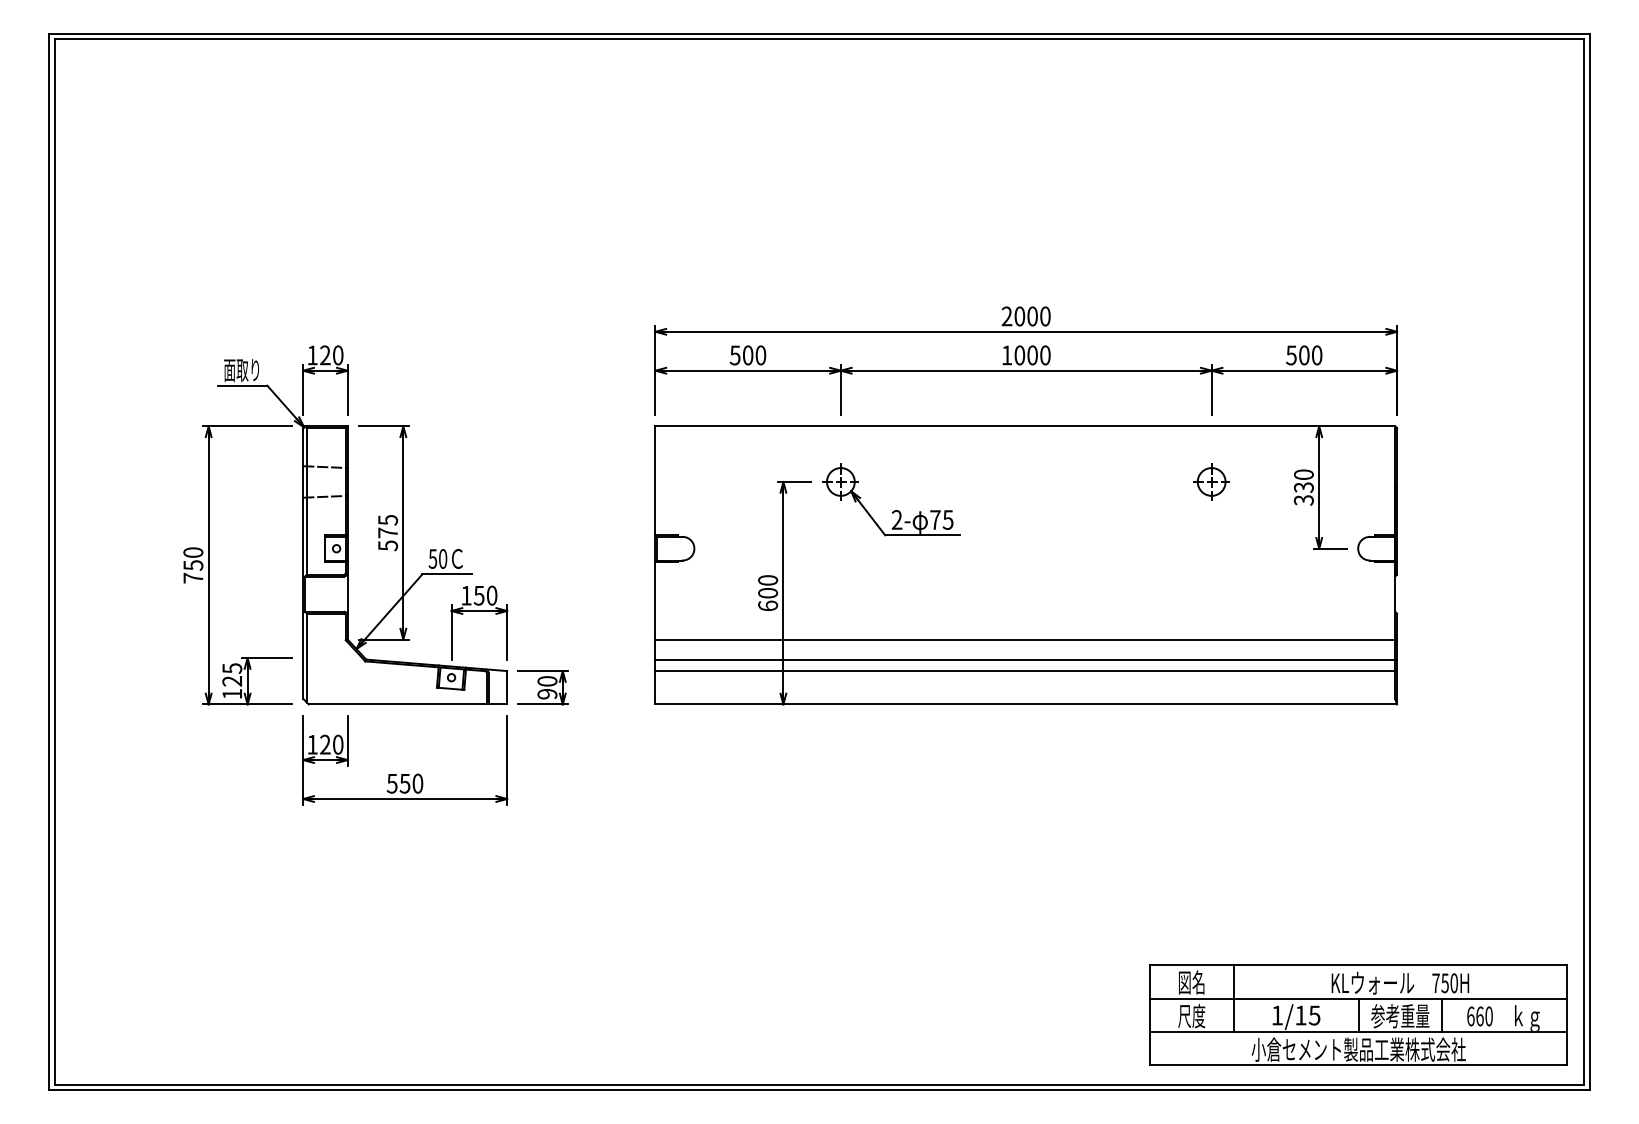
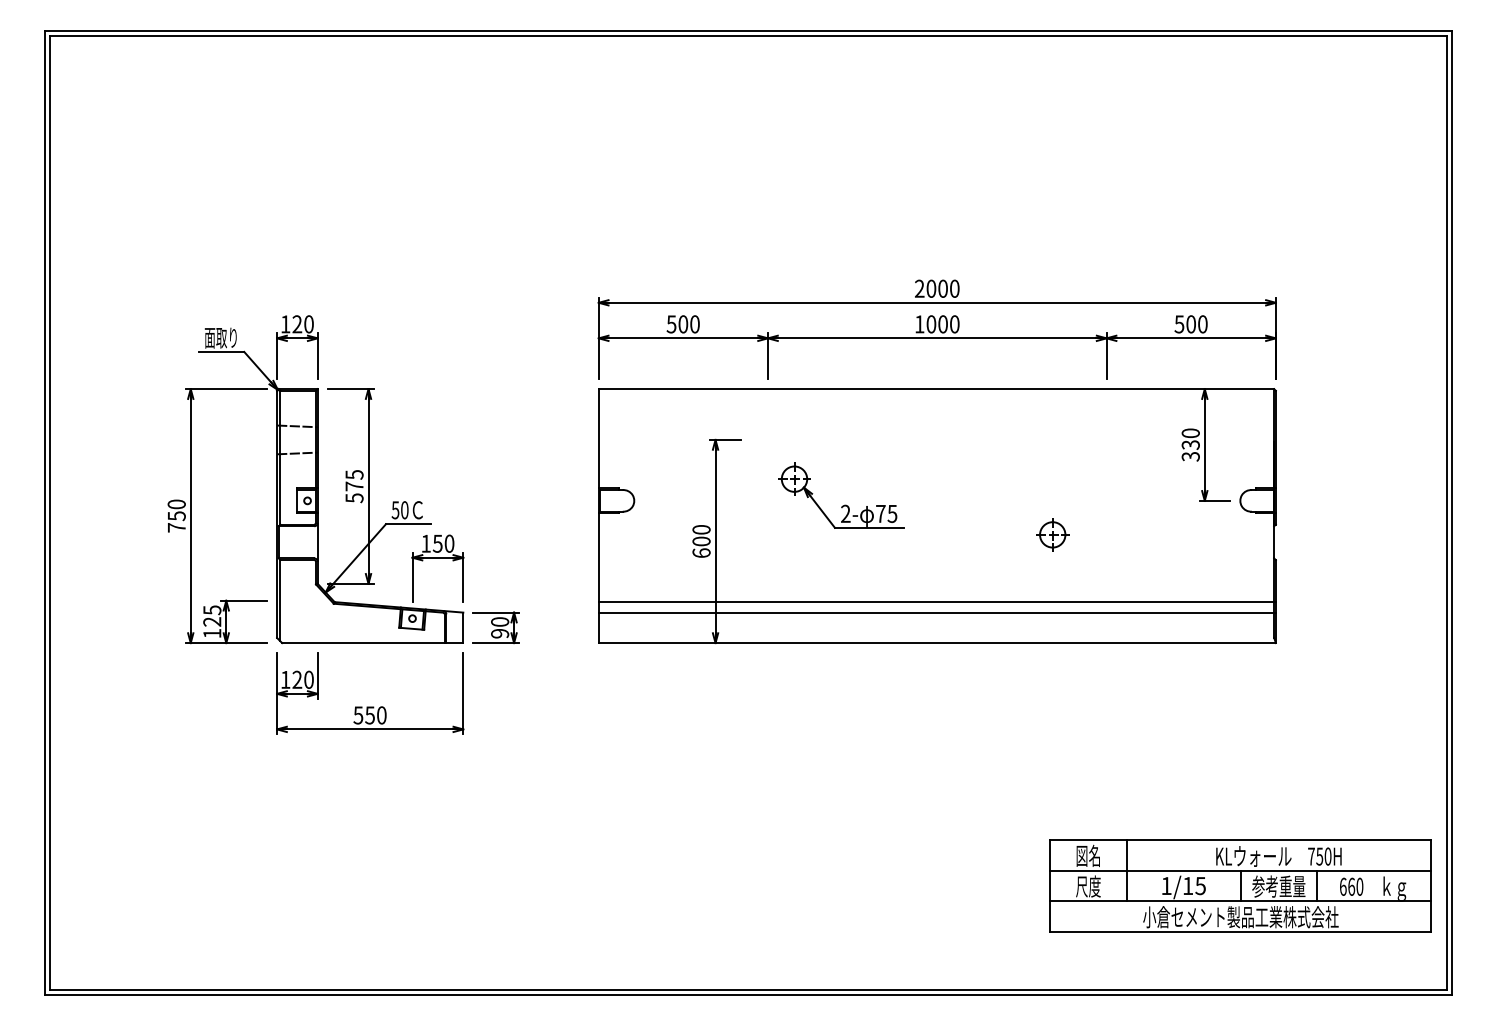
part: (1211, 481) -> (1052, 534), moved
part: (894, 510) -> (843, 505), moved
line: (1026, 639) -> (937, 583), removed
part: (1358, 1014) -> (1240, 885), moved

